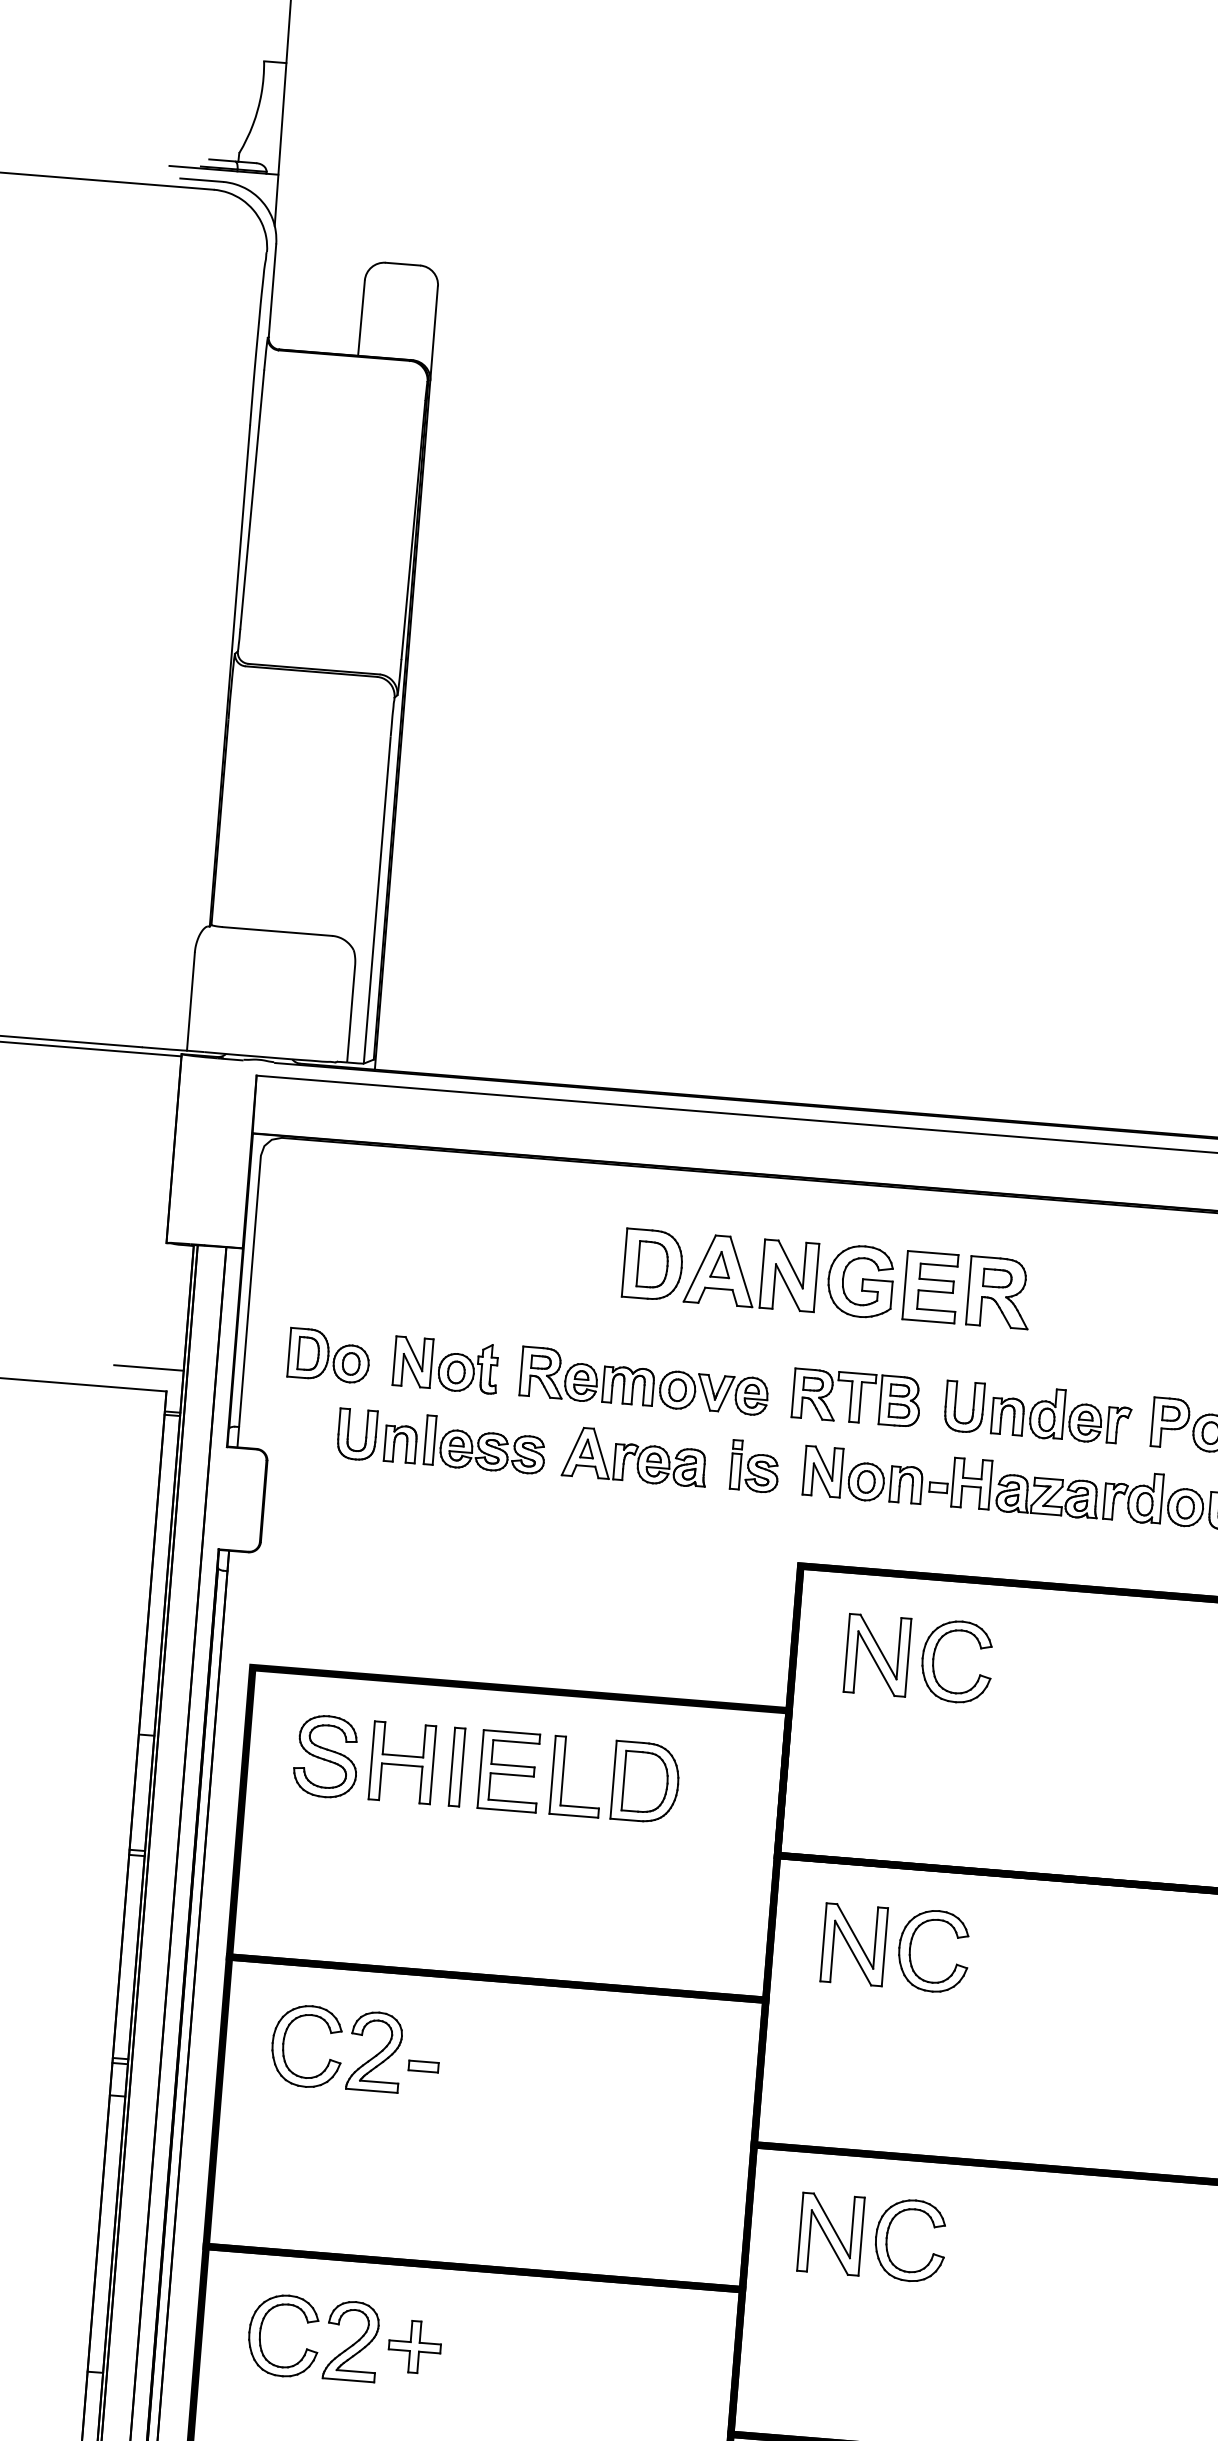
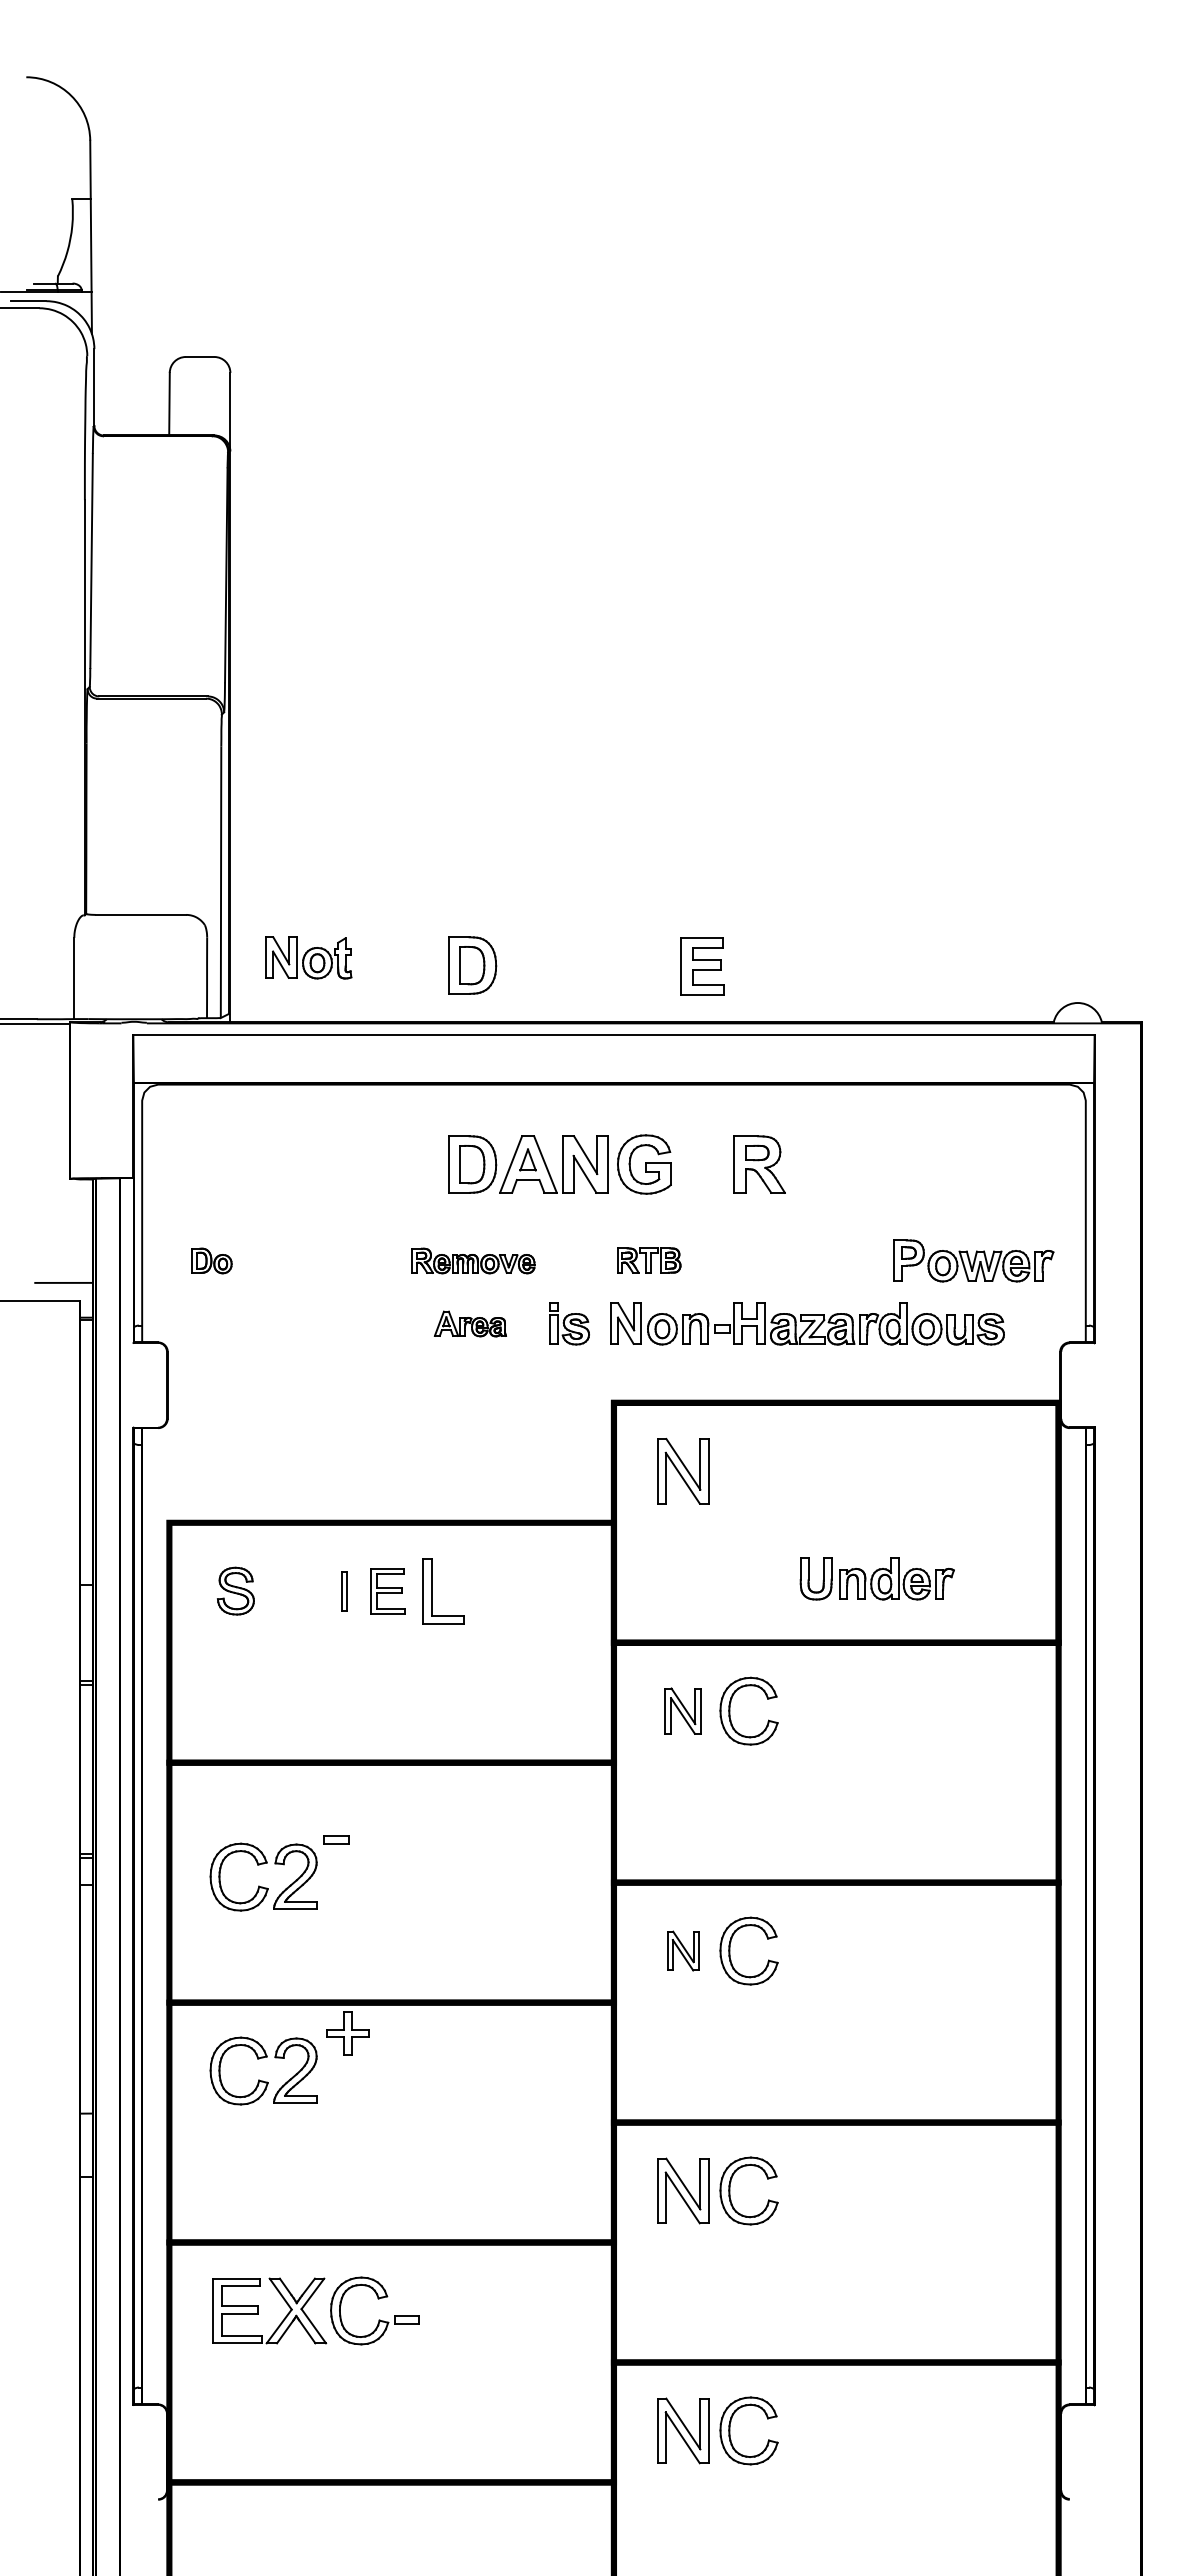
part: (672, 1024) -> (472, 965), added
part: (930, 1287) -> (702, 966), moved
part: (329, 1355) -> (211, 1260), size x0.6
part: (446, 1364) -> (308, 957), moved
part: (645, 1380) -> (473, 1260), size x0.6
part: (857, 1397) -> (649, 1260), size x0.6
part: (1037, 1412) -> (876, 1578), moved
part: (441, 1440) -> (309, 1323), removed
part: (635, 1456) -> (470, 1323), size x0.6
part: (934, 1660) -> (730, 1471), removed
part: (325, 1755) -> (235, 1590), size x0.7
part: (401, 1763) -> (298, 1591), removed
part: (457, 1767) -> (344, 1591), size x0.6
part: (509, 1771) -> (387, 1591), size x0.7
part: (645, 1782) -> (500, 1591), removed
part: (854, 1943) -> (683, 1710), size x0.7
part: (330, 2058) -> (259, 1885), moved
part: (831, 2233) -> (683, 1950), size x0.6
part: (414, 2346) -> (347, 2033), moved

